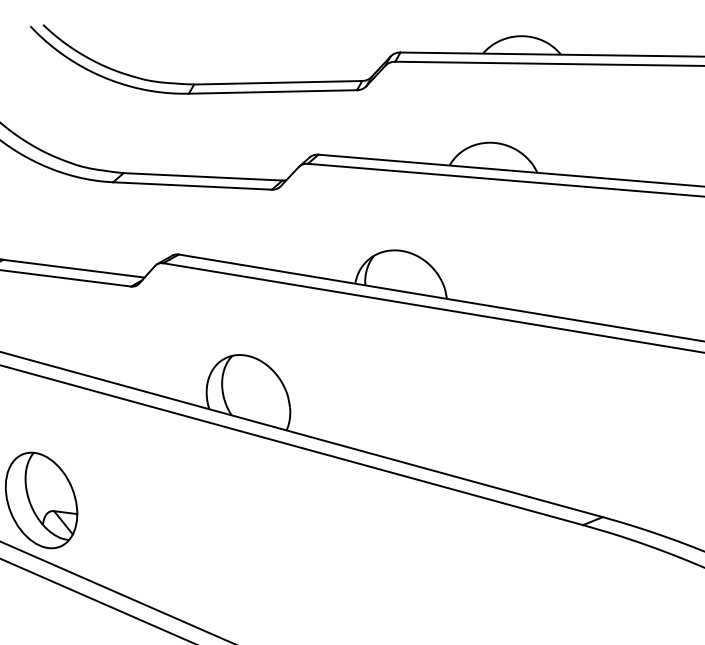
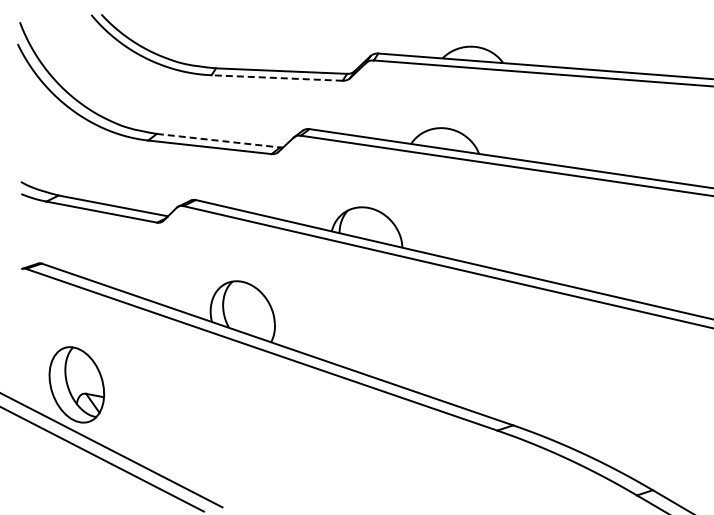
line: (273, 92) -> (277, 78), solid -> dashed
line: (204, 176) -> (219, 140), solid -> dashed

